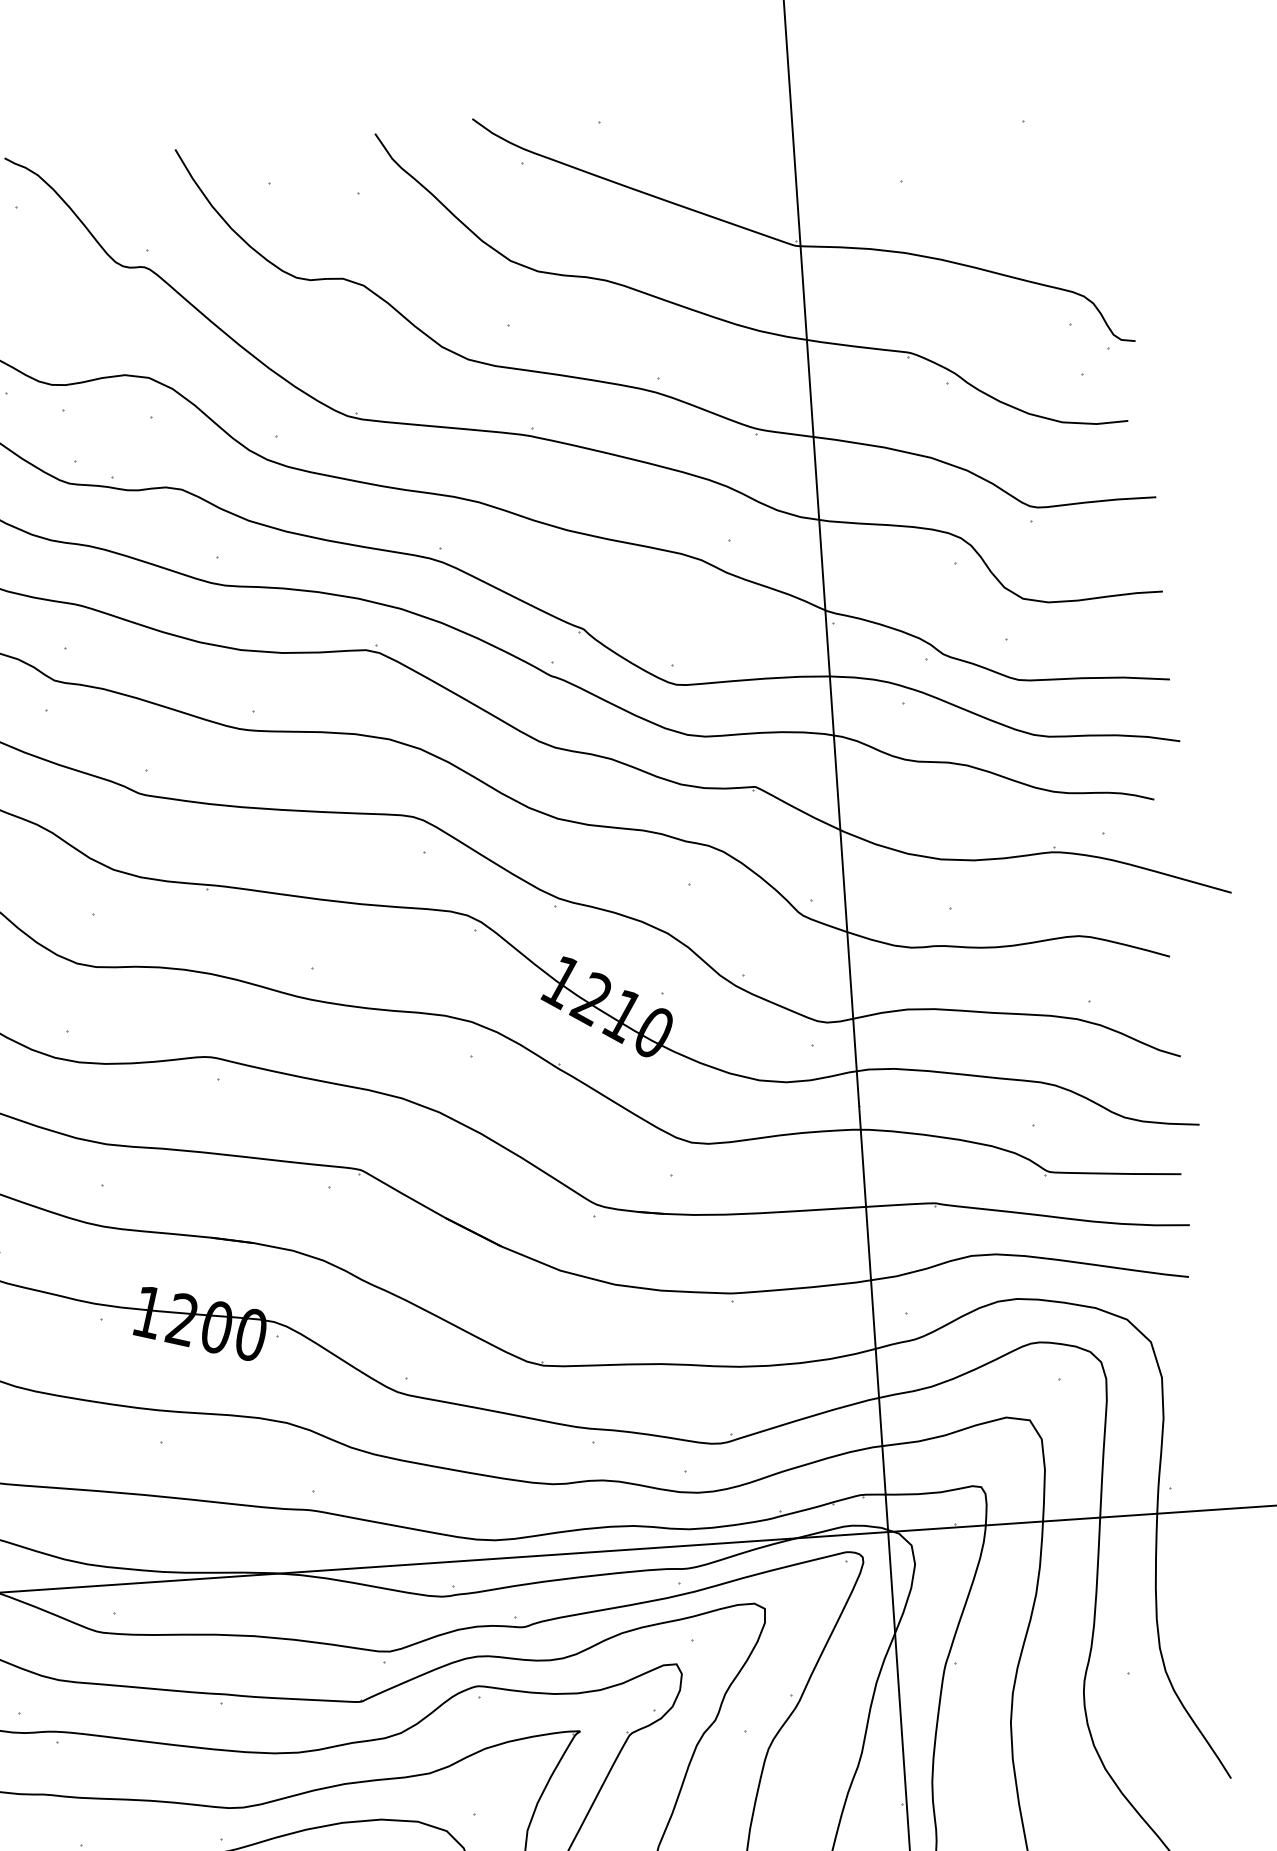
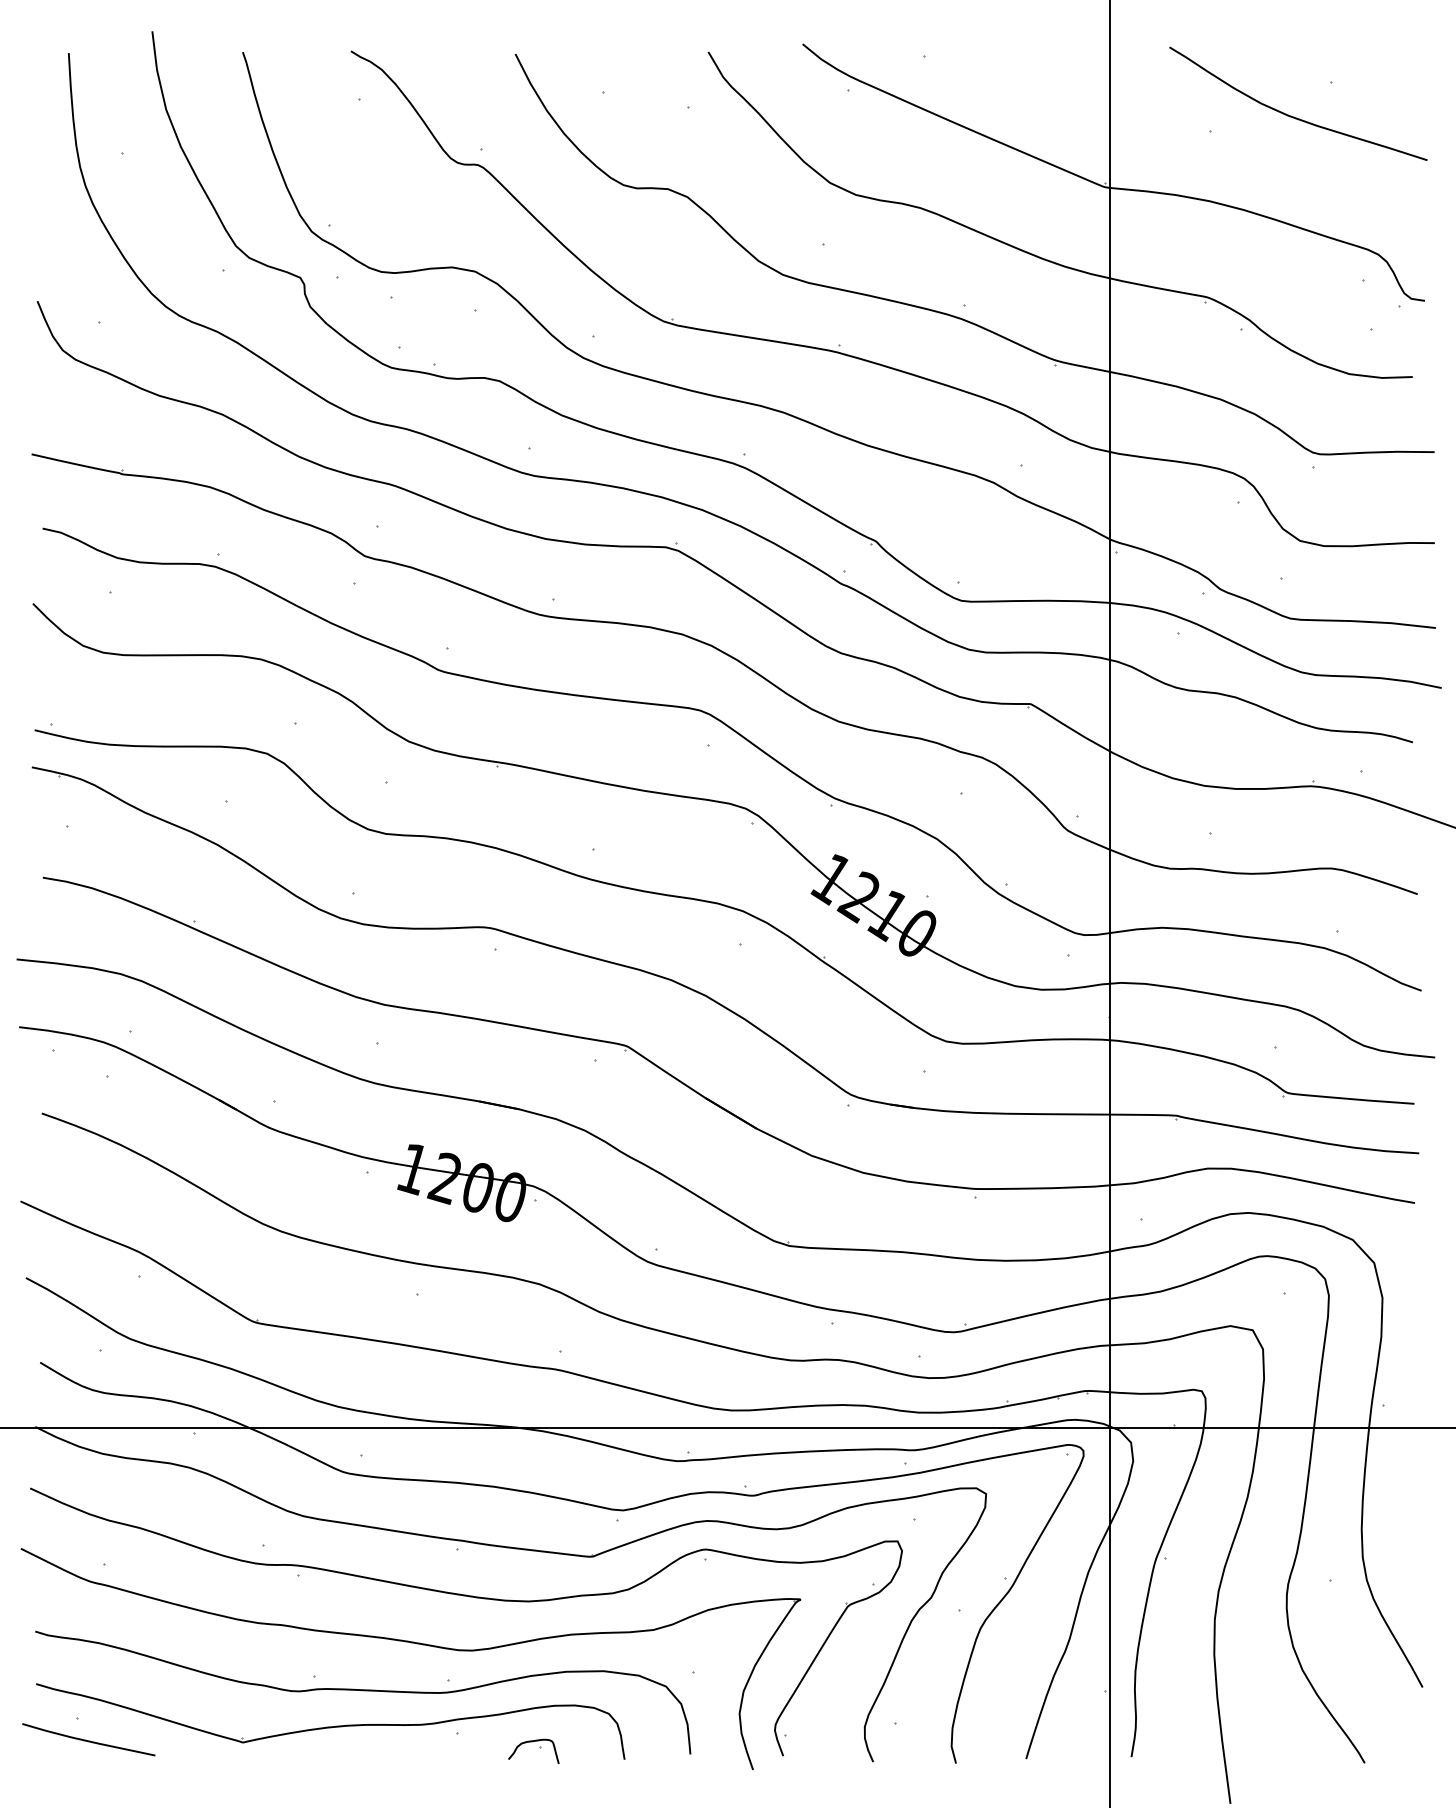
curve: (987, 159) -> (1294, 116), added

